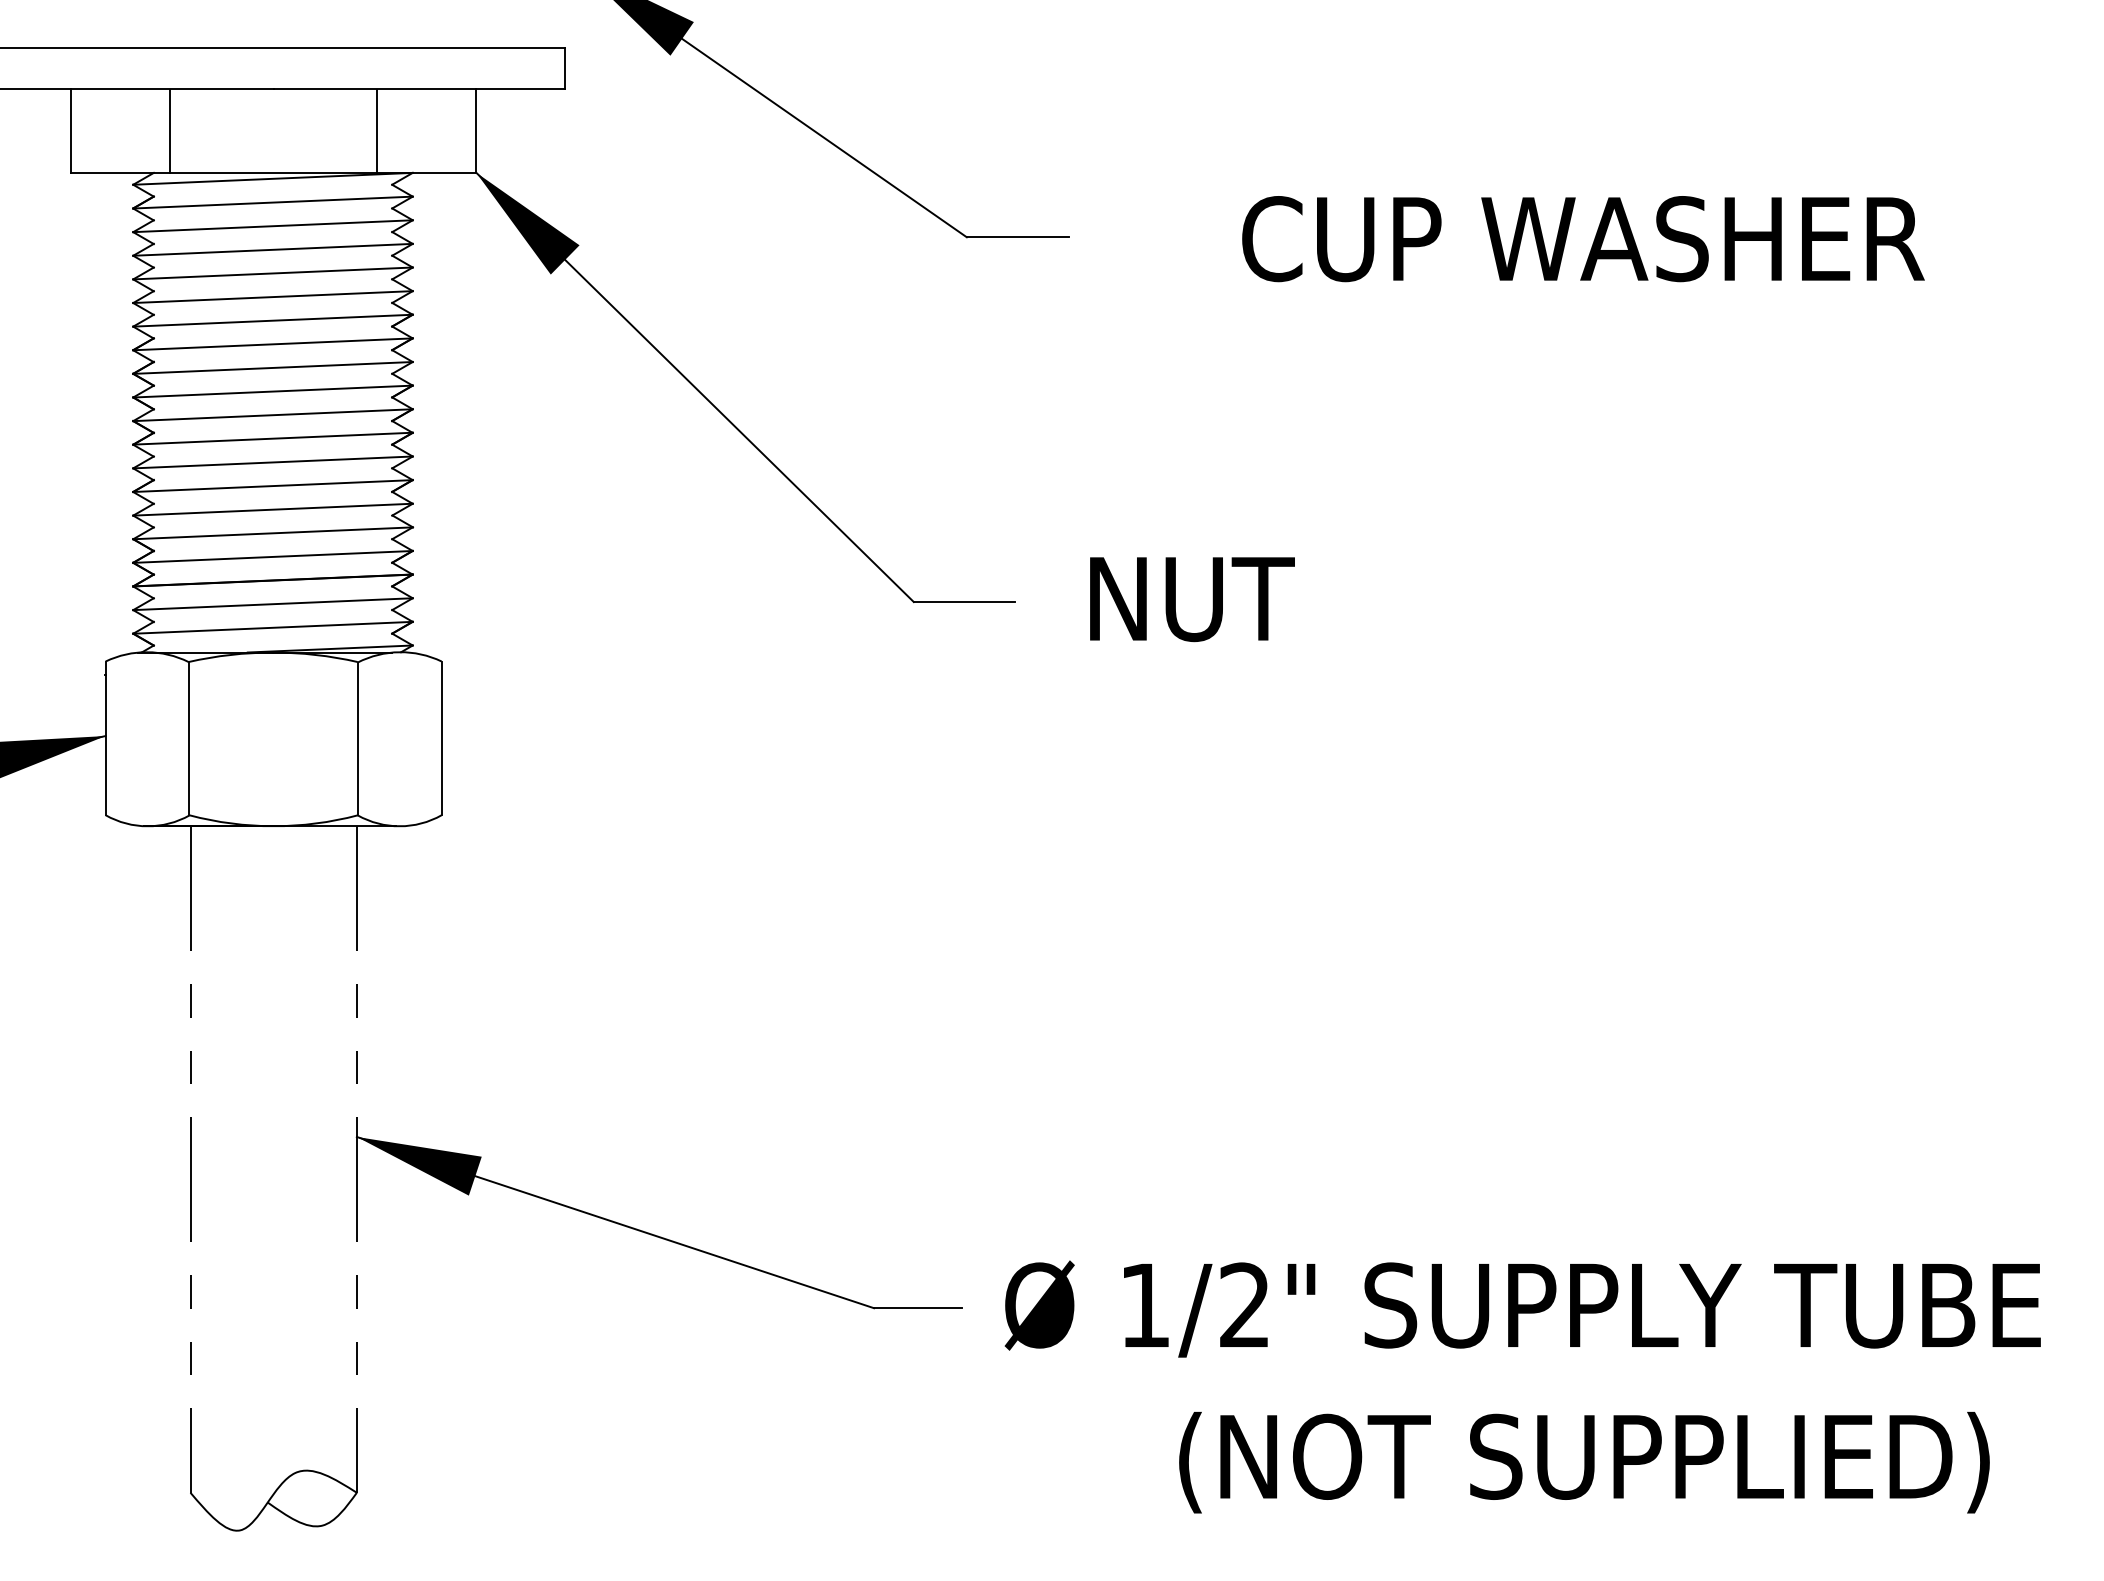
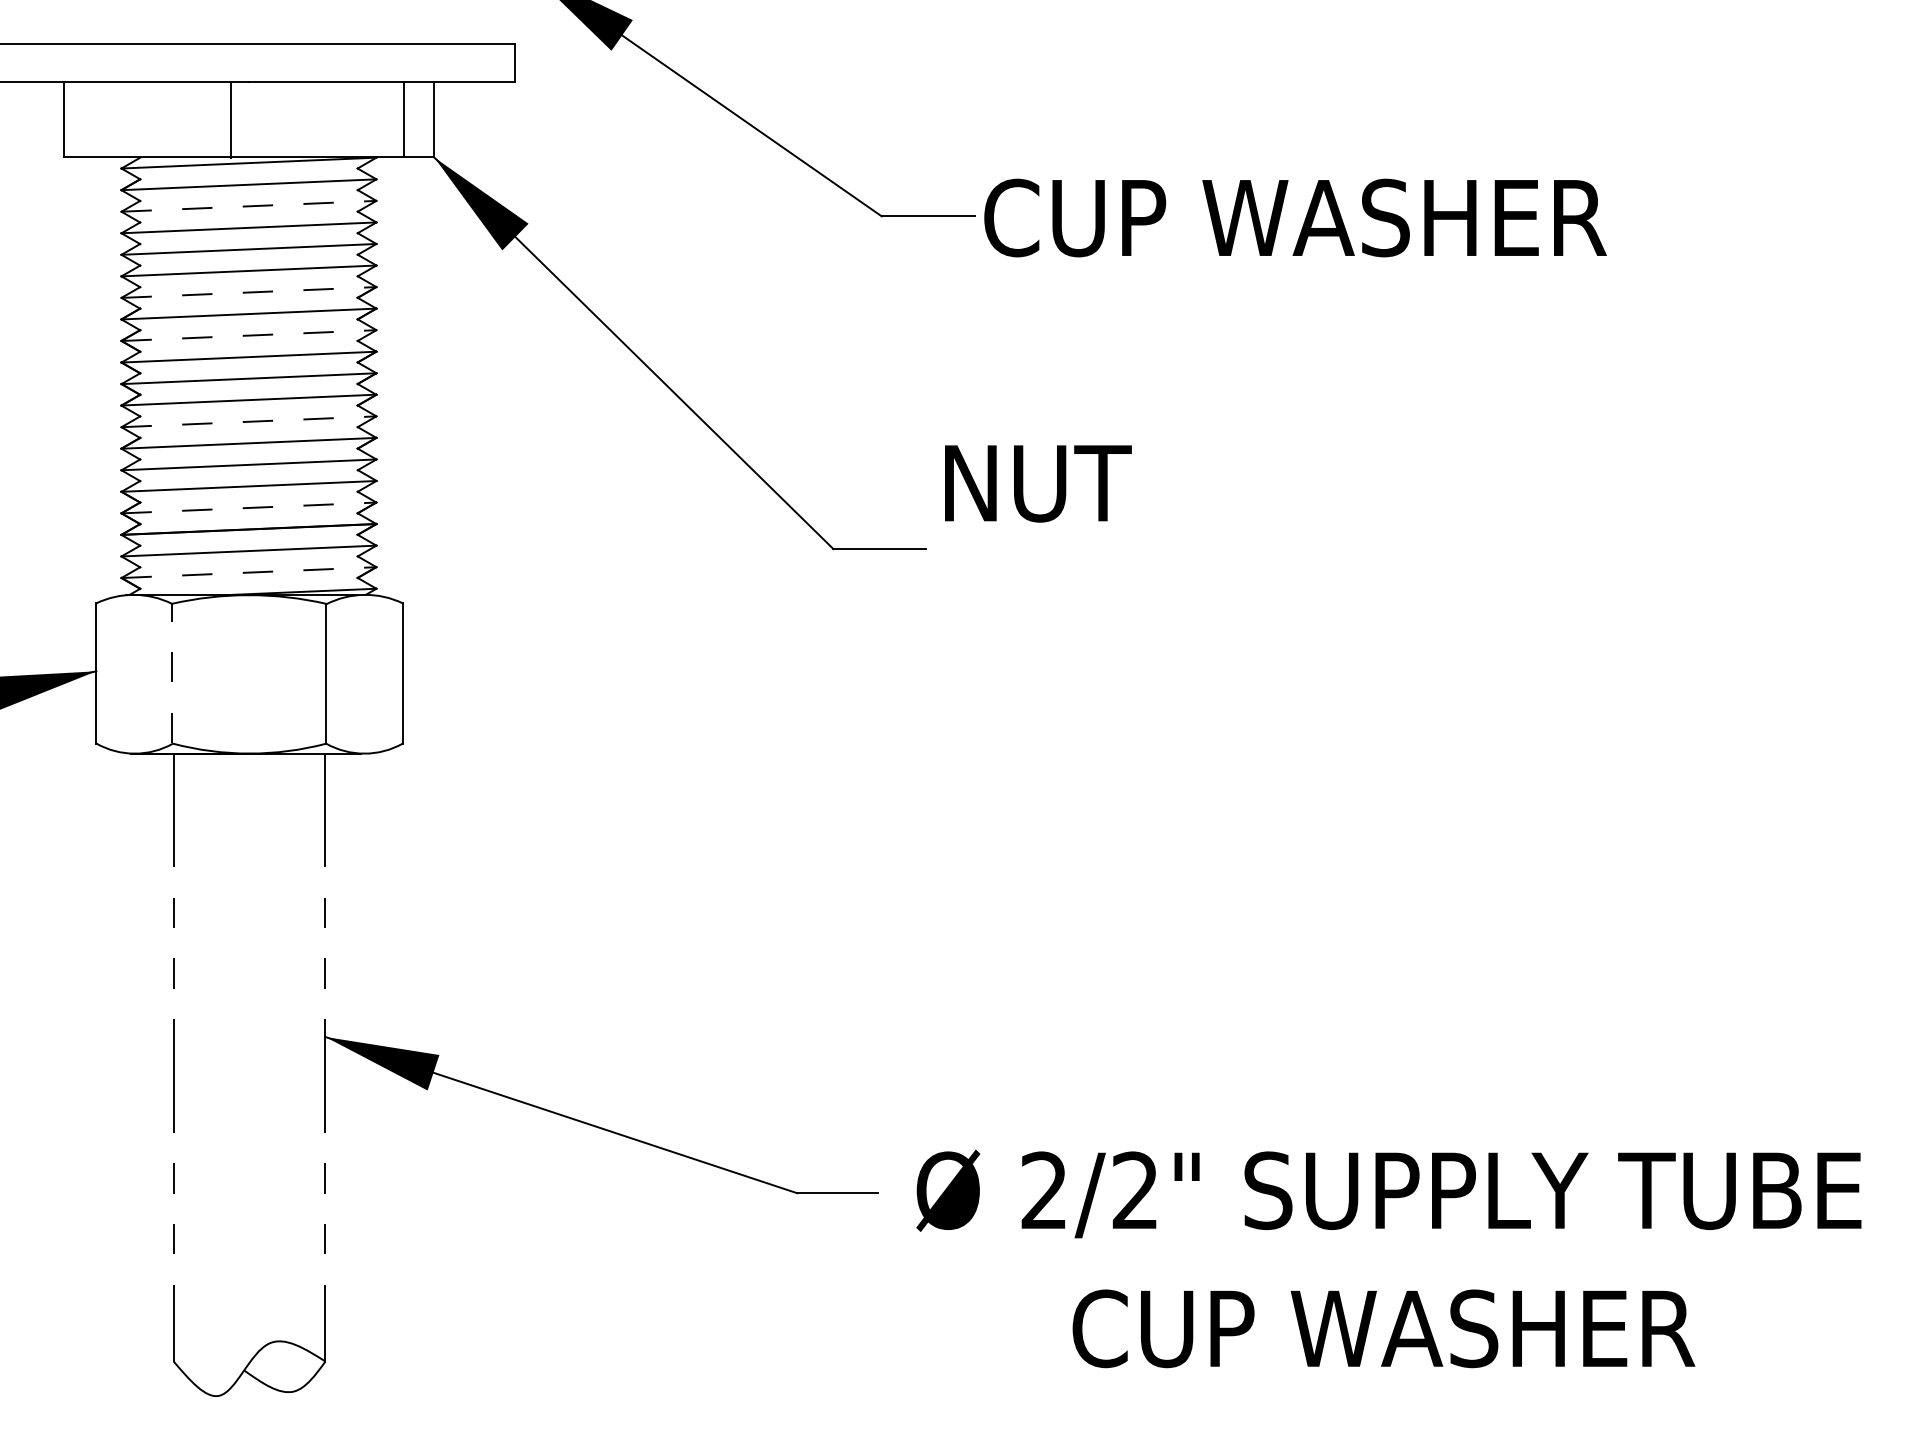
line: (169, 130) -> (231, 119), moved
line: (376, 130) -> (403, 119), moved
line: (273, 226) -> (249, 206), solid -> dashed
text: (1583, 239) -> (1295, 218), moved
line: (273, 320) -> (249, 292), solid -> dashed
line: (273, 367) -> (249, 335), solid -> dashed
line: (273, 462) -> (249, 421), solid -> dashed
line: (273, 556) -> (249, 507), solid -> dashed
text: (1192, 599) -> (1038, 483), moved
line: (273, 627) -> (249, 572), solid -> dashed
line: (188, 737) -> (171, 672), solid -> dashed
text: (1144, 1304) -> (1043, 1189), 1/2" -> 2/2"
text: (1582, 1462) -> (1443, 1333), (NOT SUPPLIED) -> CUP WASHER

